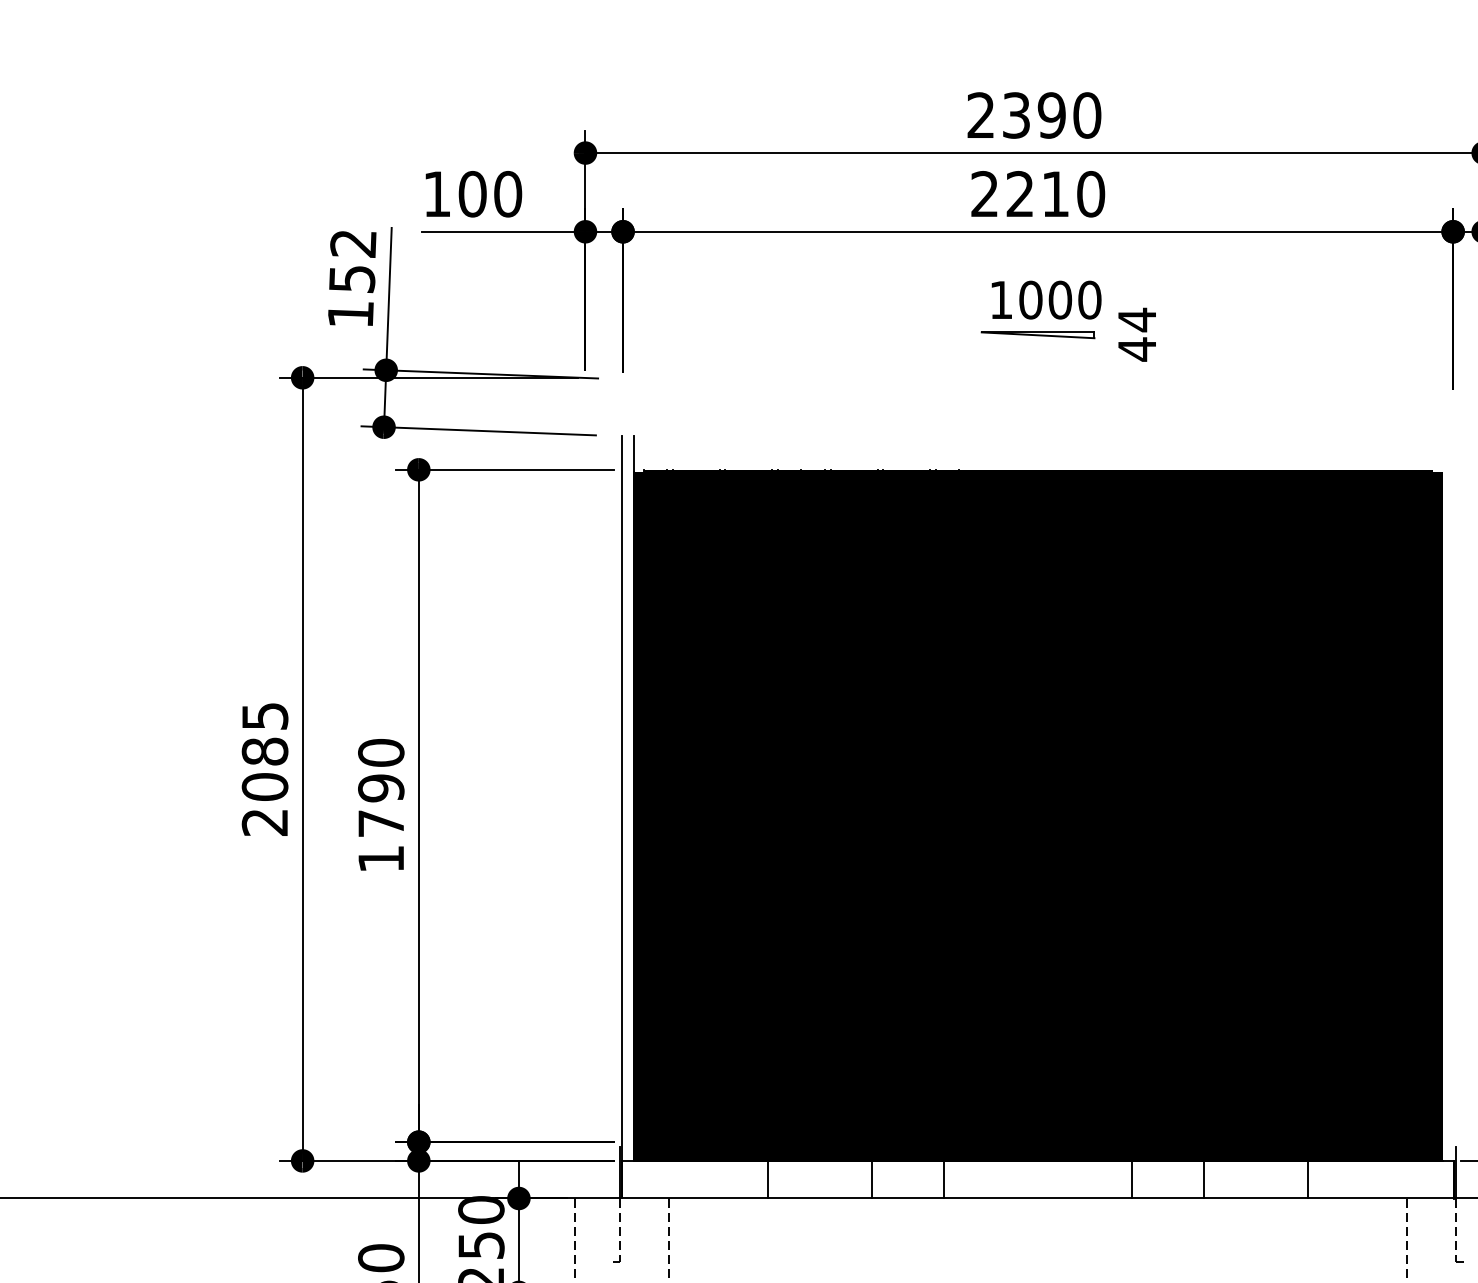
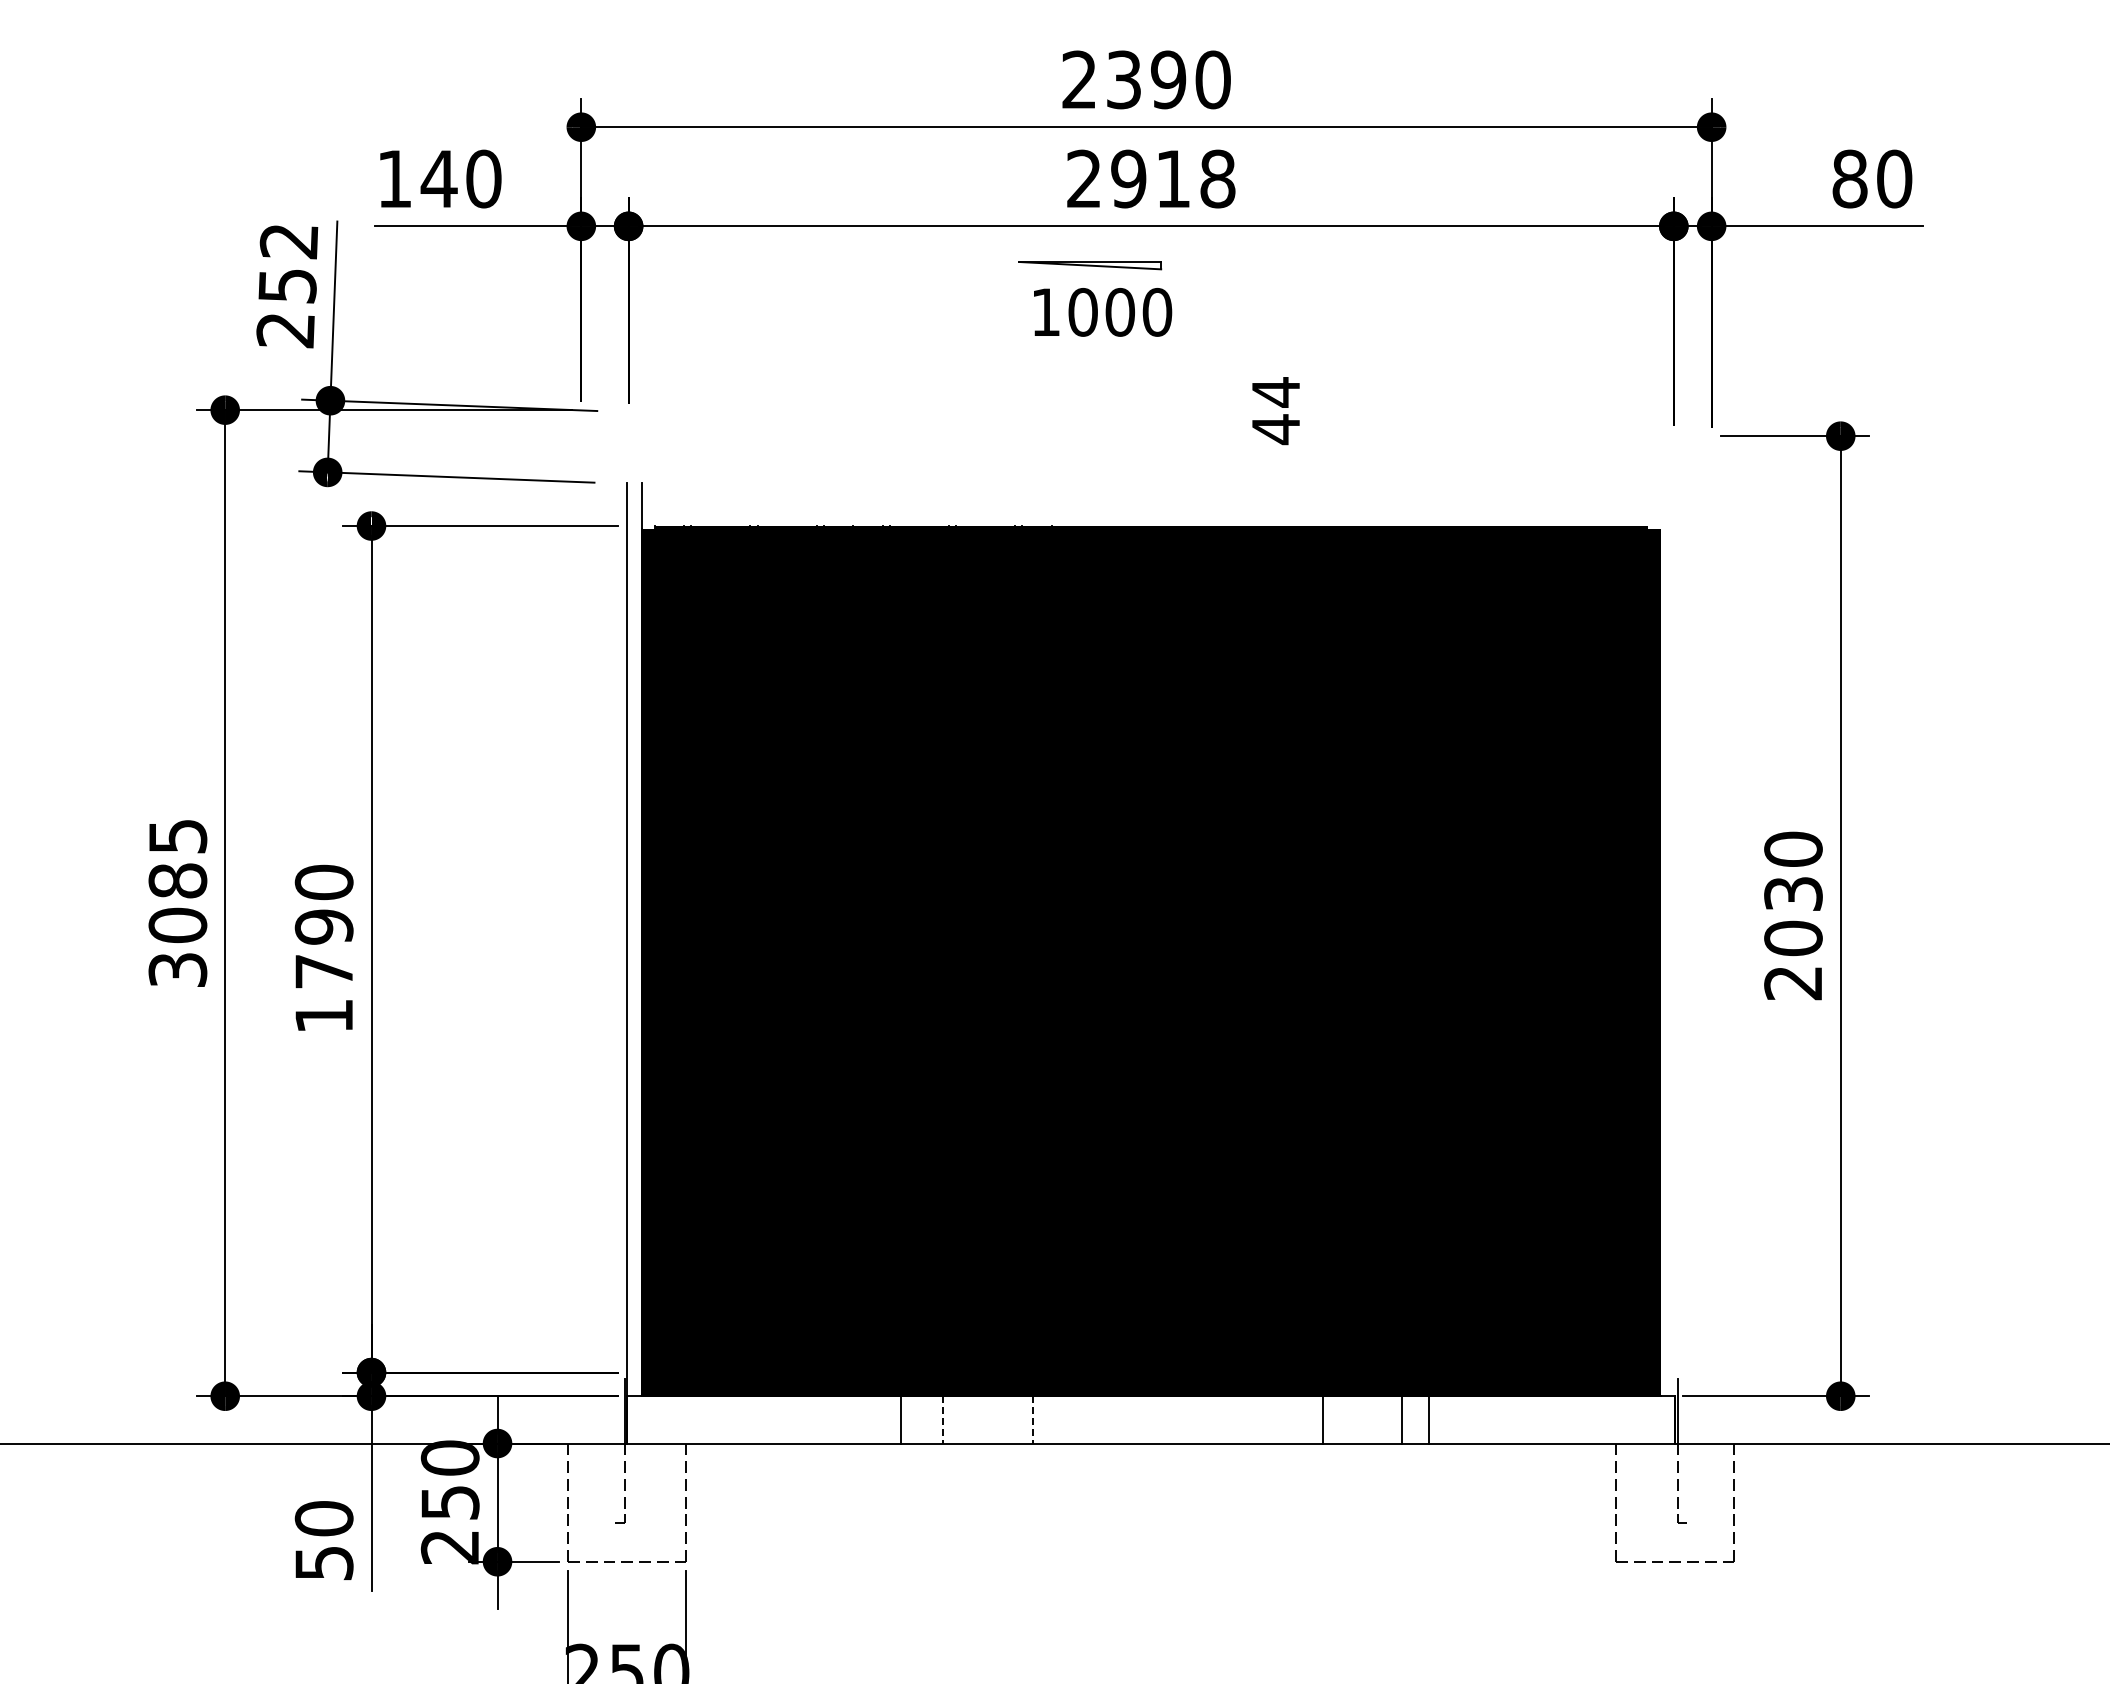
text: (472, 193) -> (438, 178), 100 -> 140
text: (1055, 193) -> (1173, 178), 2210 -> 2918
text: (1047, 300) -> (1103, 312), moved
text: (350, 315) -> (285, 331), 152 -> 252
part: (1038, 335) -> (1090, 265), moved
text: (1136, 335) -> (1275, 411), moved
text: (264, 822) -> (177, 970), 2085 -> 3085
line: (768, 1179) -> (900, 1419), moved
line: (872, 1179) -> (942, 1419), solid -> dashed
line: (943, 1179) -> (1032, 1419), solid -> dashed
line: (1132, 1179) -> (1322, 1419), moved
line: (1203, 1179) -> (1428, 1419), moved
line: (1307, 1179) -> (1401, 1419), moved

